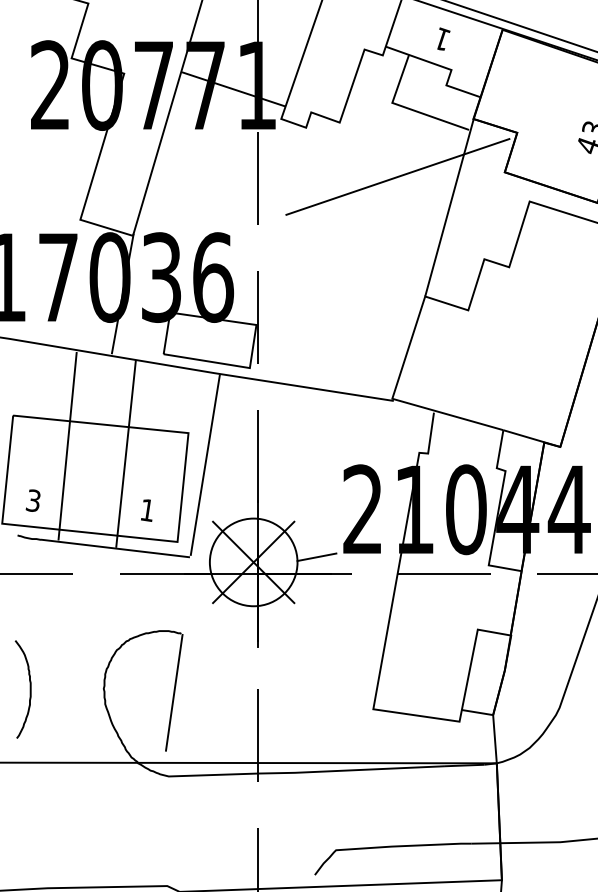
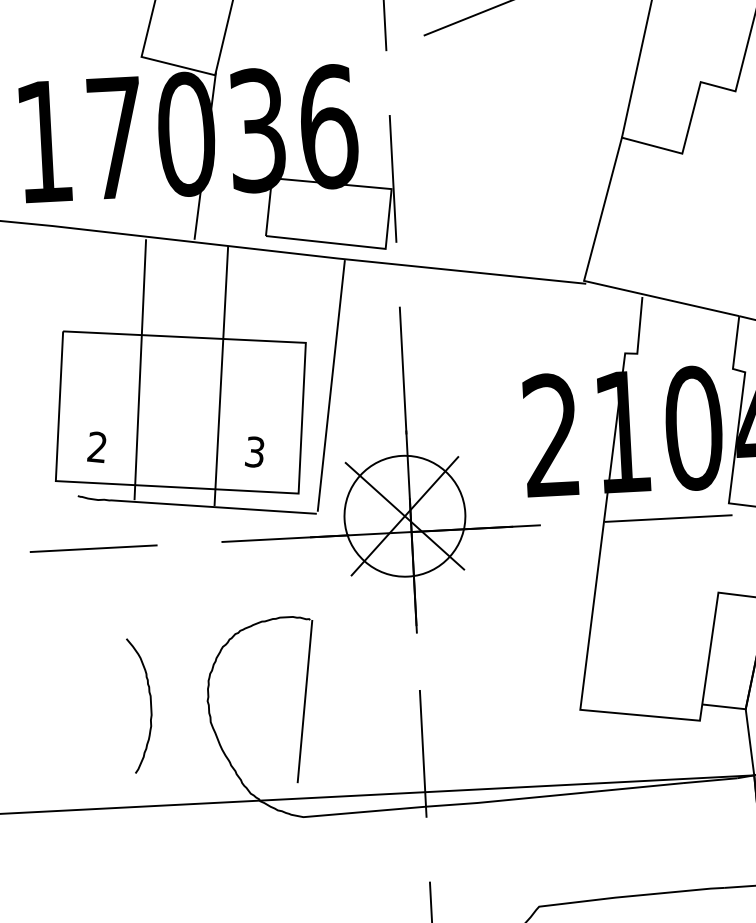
text: (32, 500) -> (95, 446), 3 -> 2
text: (146, 509) -> (253, 451), 1 -> 3
line: (316, 557) -> (491, 504), removed
curve: (29, 689) -> (149, 705), moved

